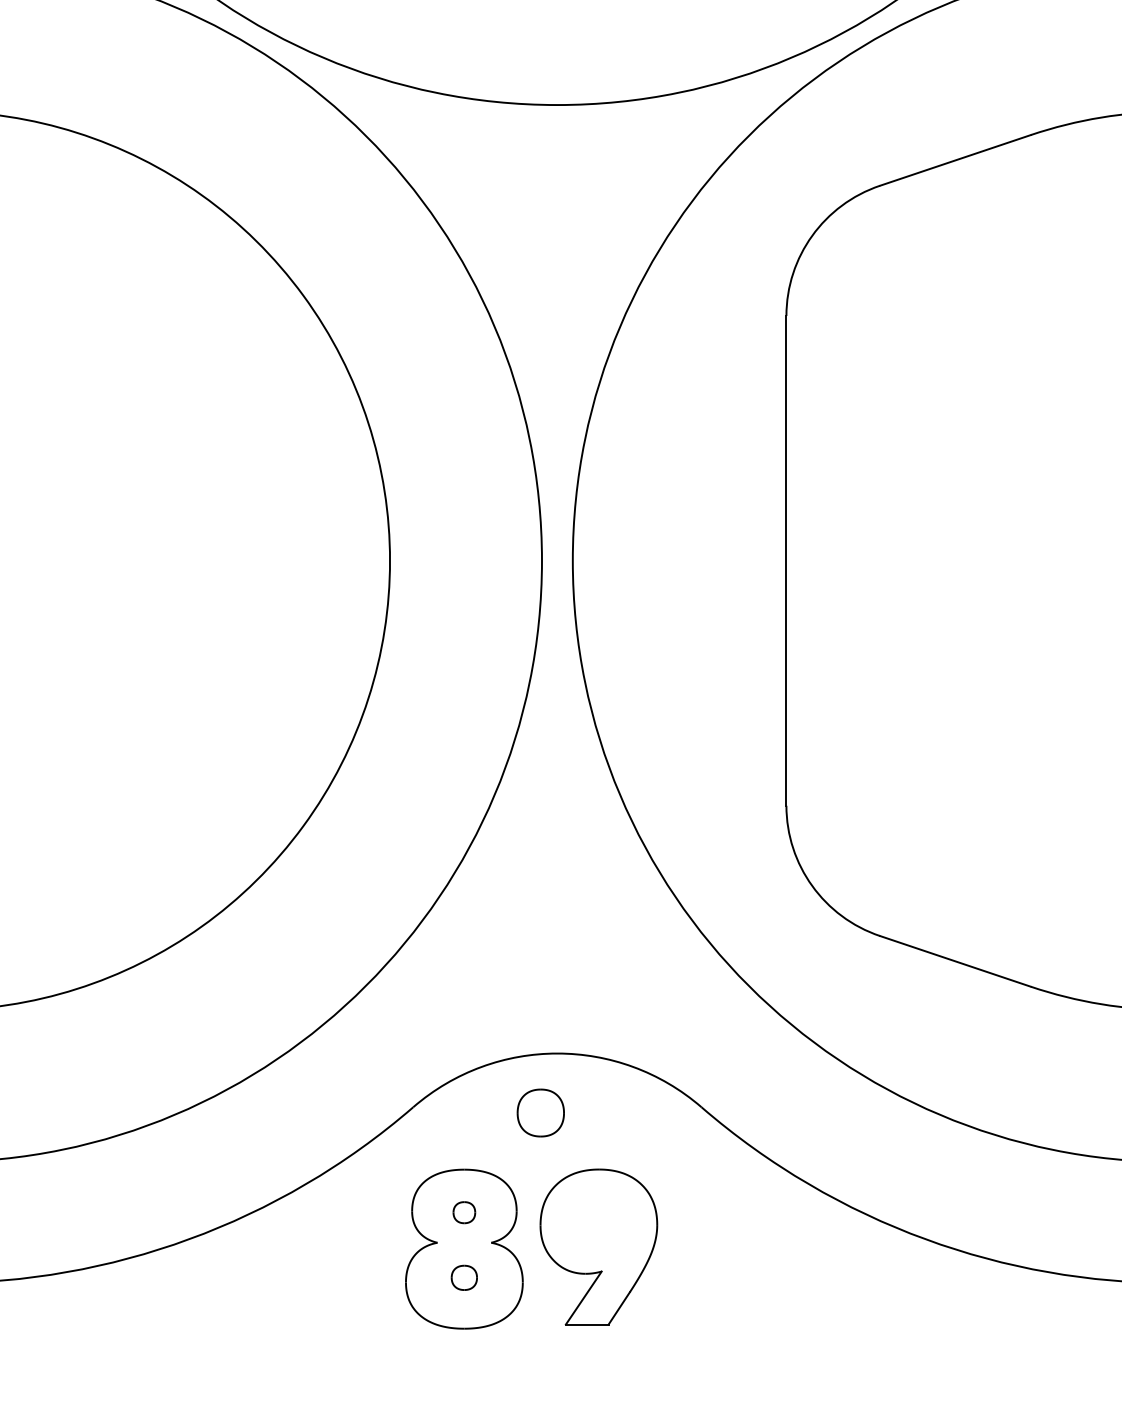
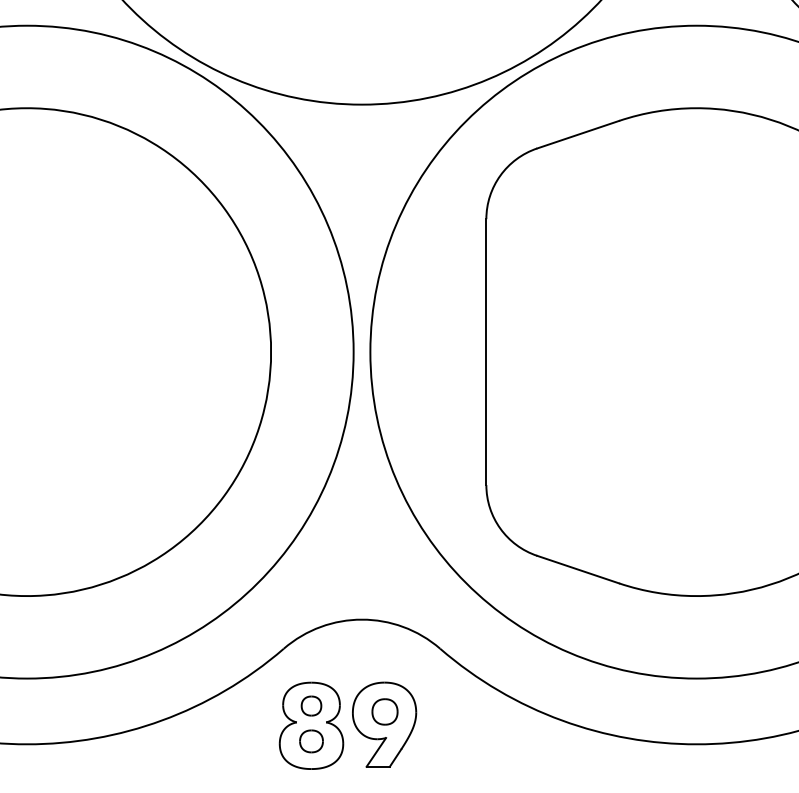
part: (539, 1112) -> (384, 711), moved
part: (464, 1211) -> (311, 705), size x1.67
part: (464, 1277) -> (311, 741), size x1.67

